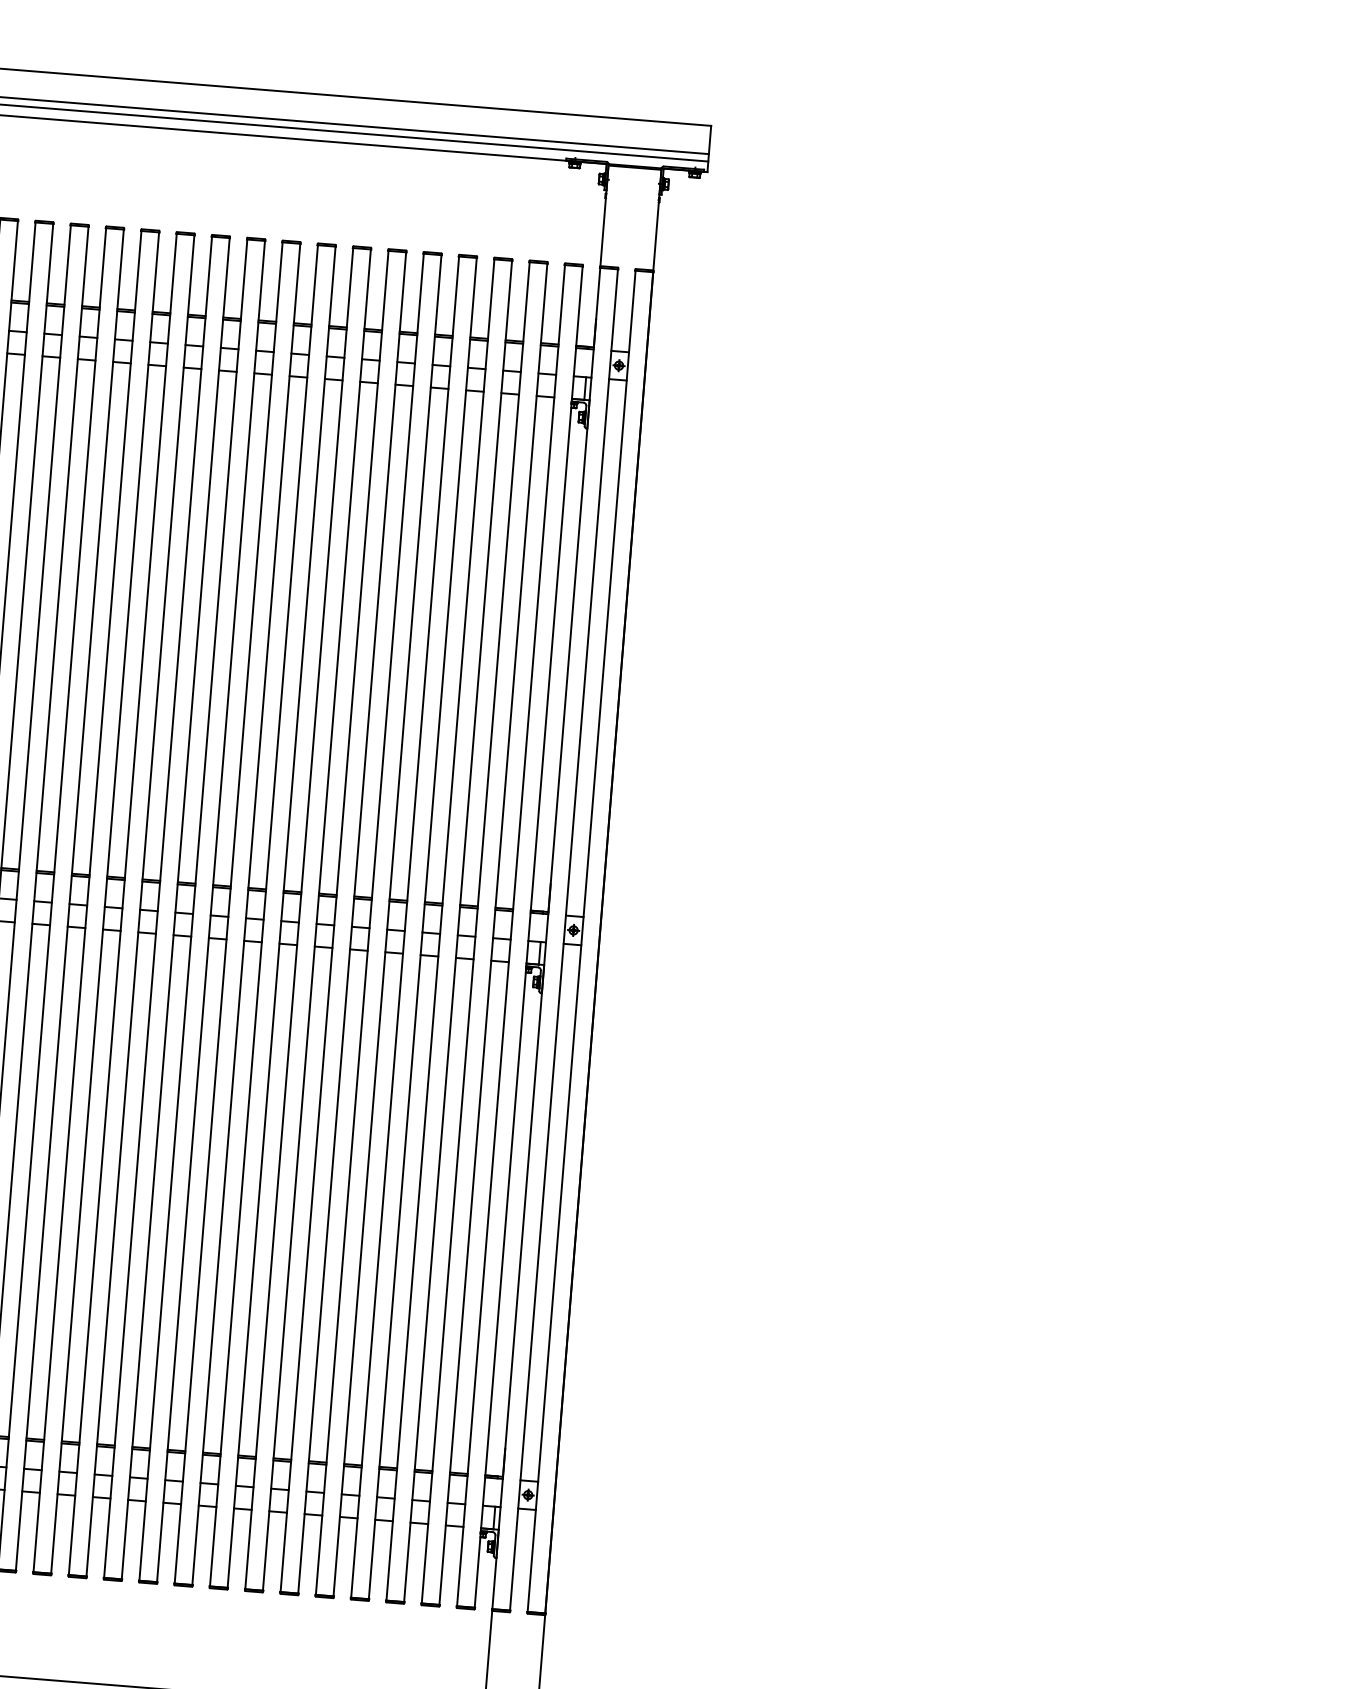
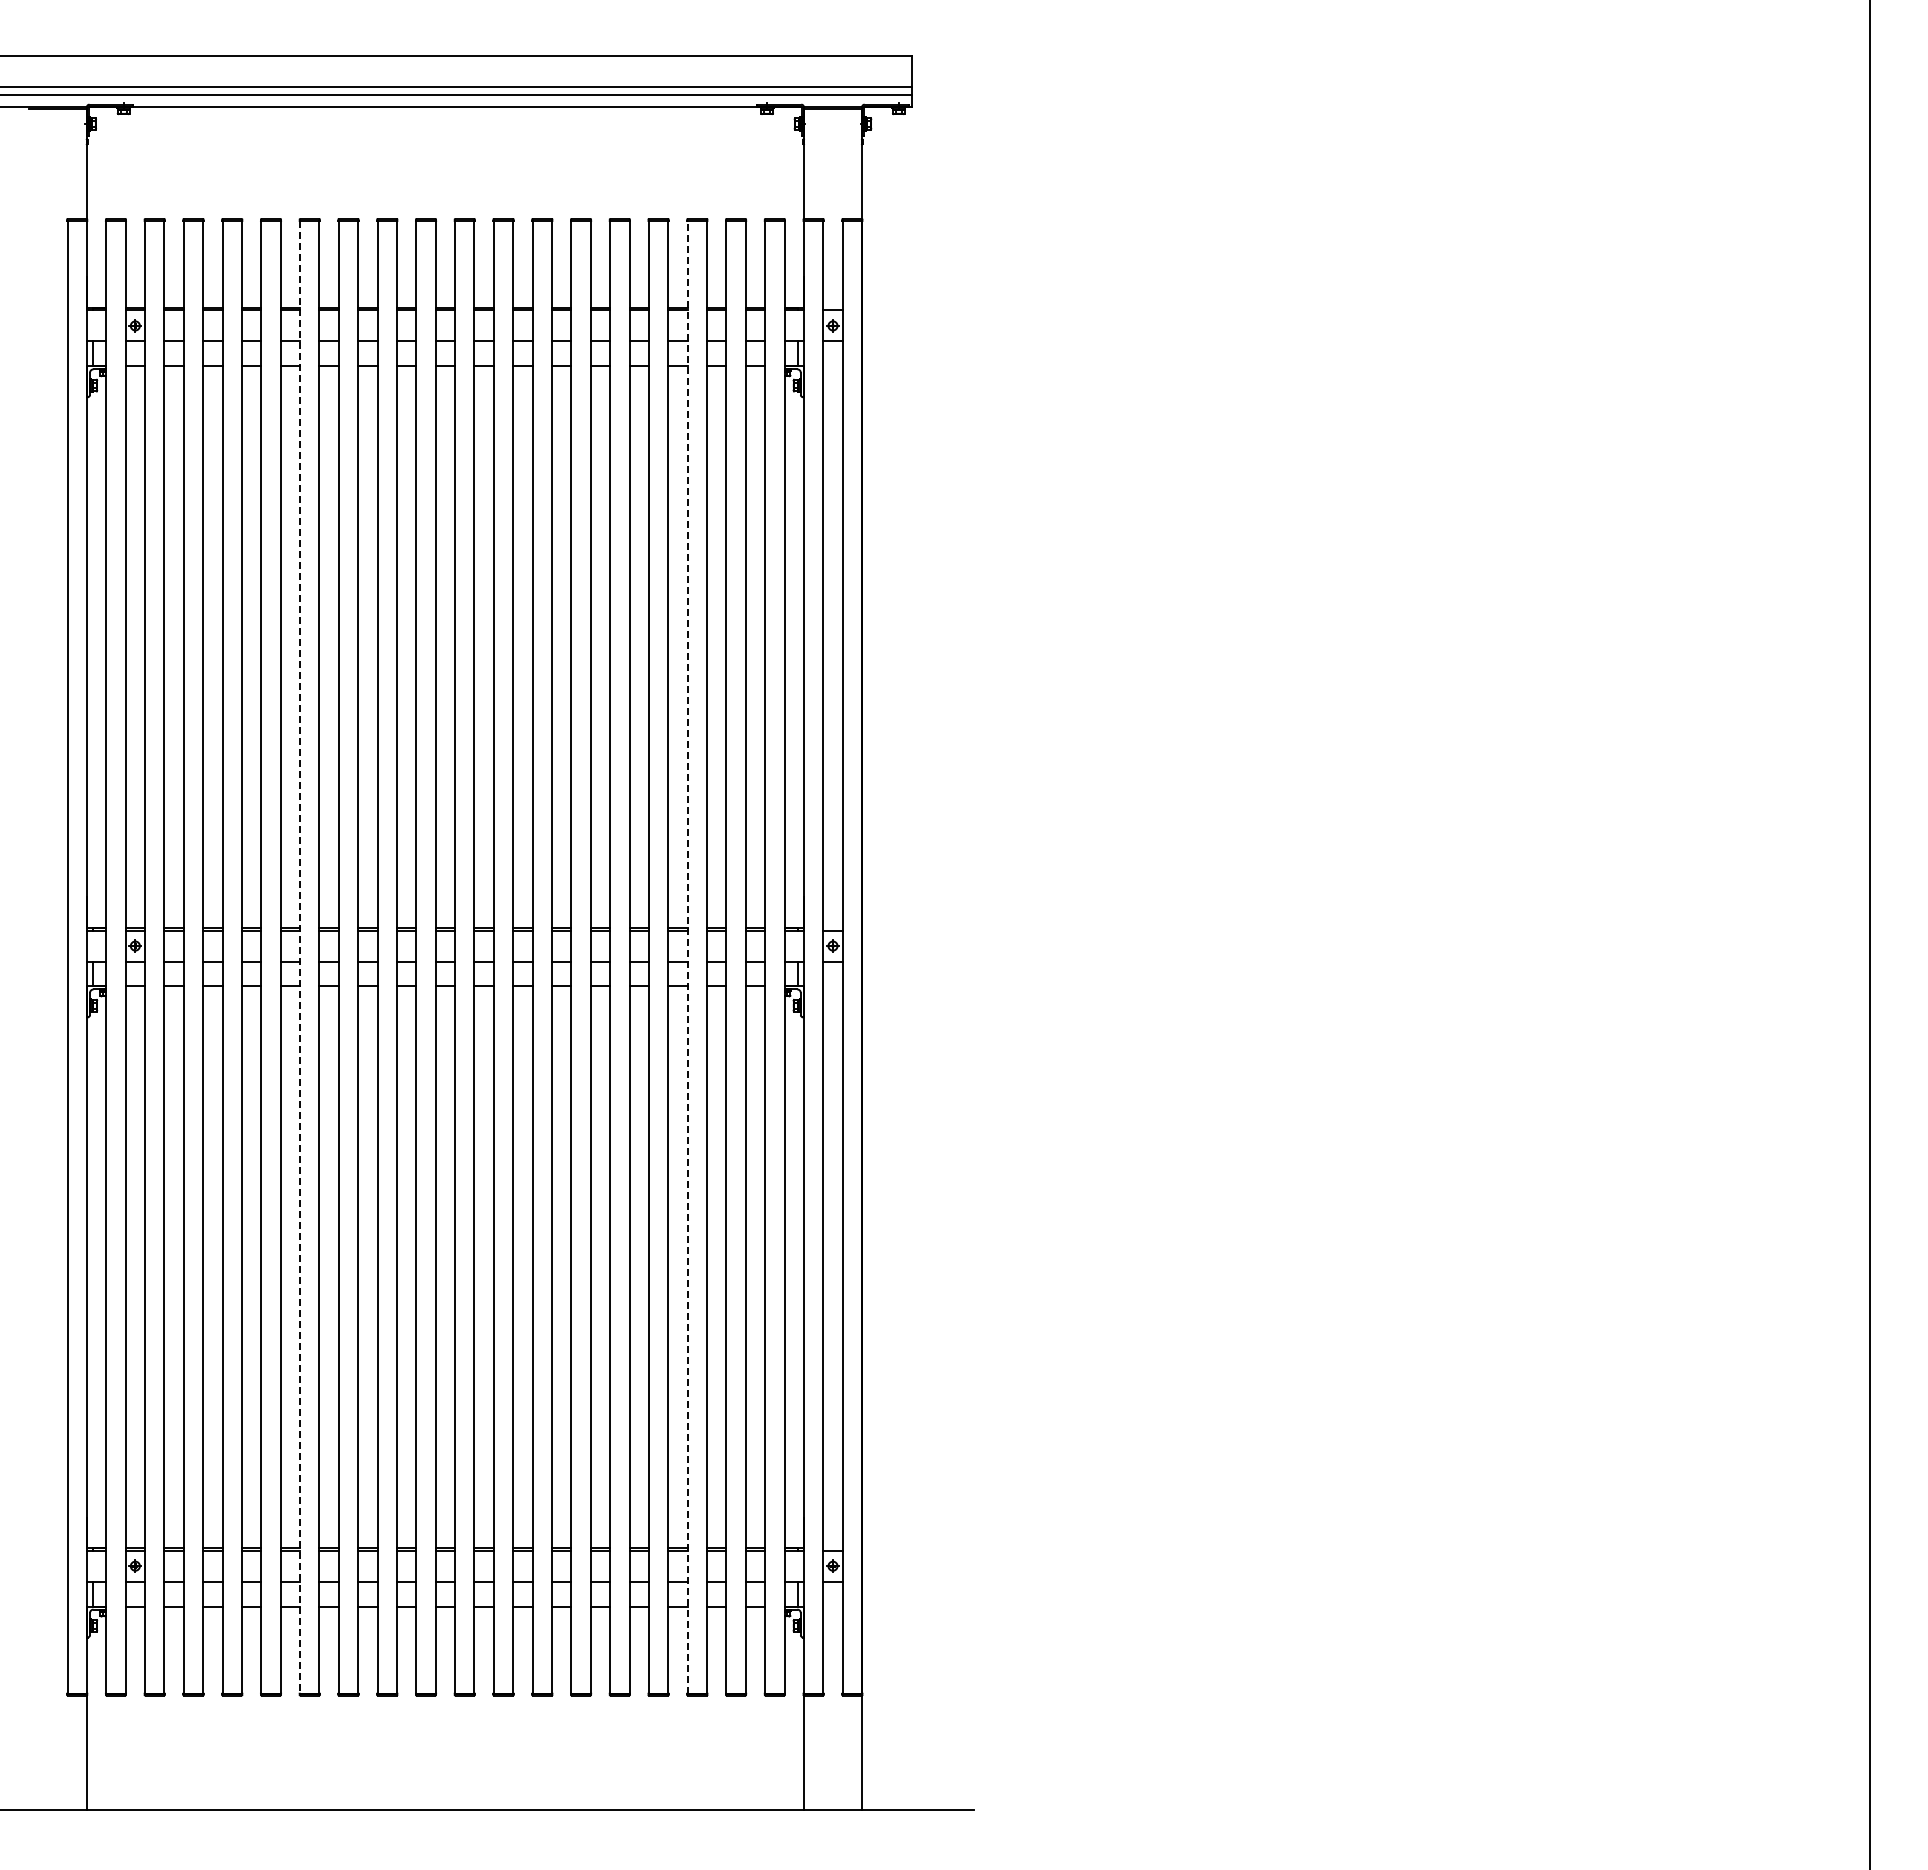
line: (87, 901) -> (300, 957), solid -> dashed
line: (440, 929) -> (687, 956), solid -> dashed

